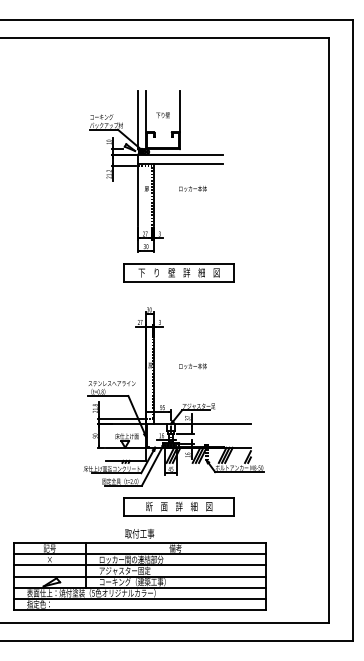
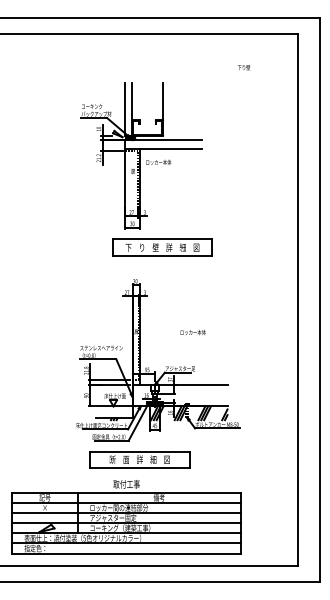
text: (162, 115) -> (243, 67), moved
text: (192, 188) -> (158, 162), moved
text: (192, 366) -> (192, 332), moved
part: (178, 506) -> (139, 459), moved

